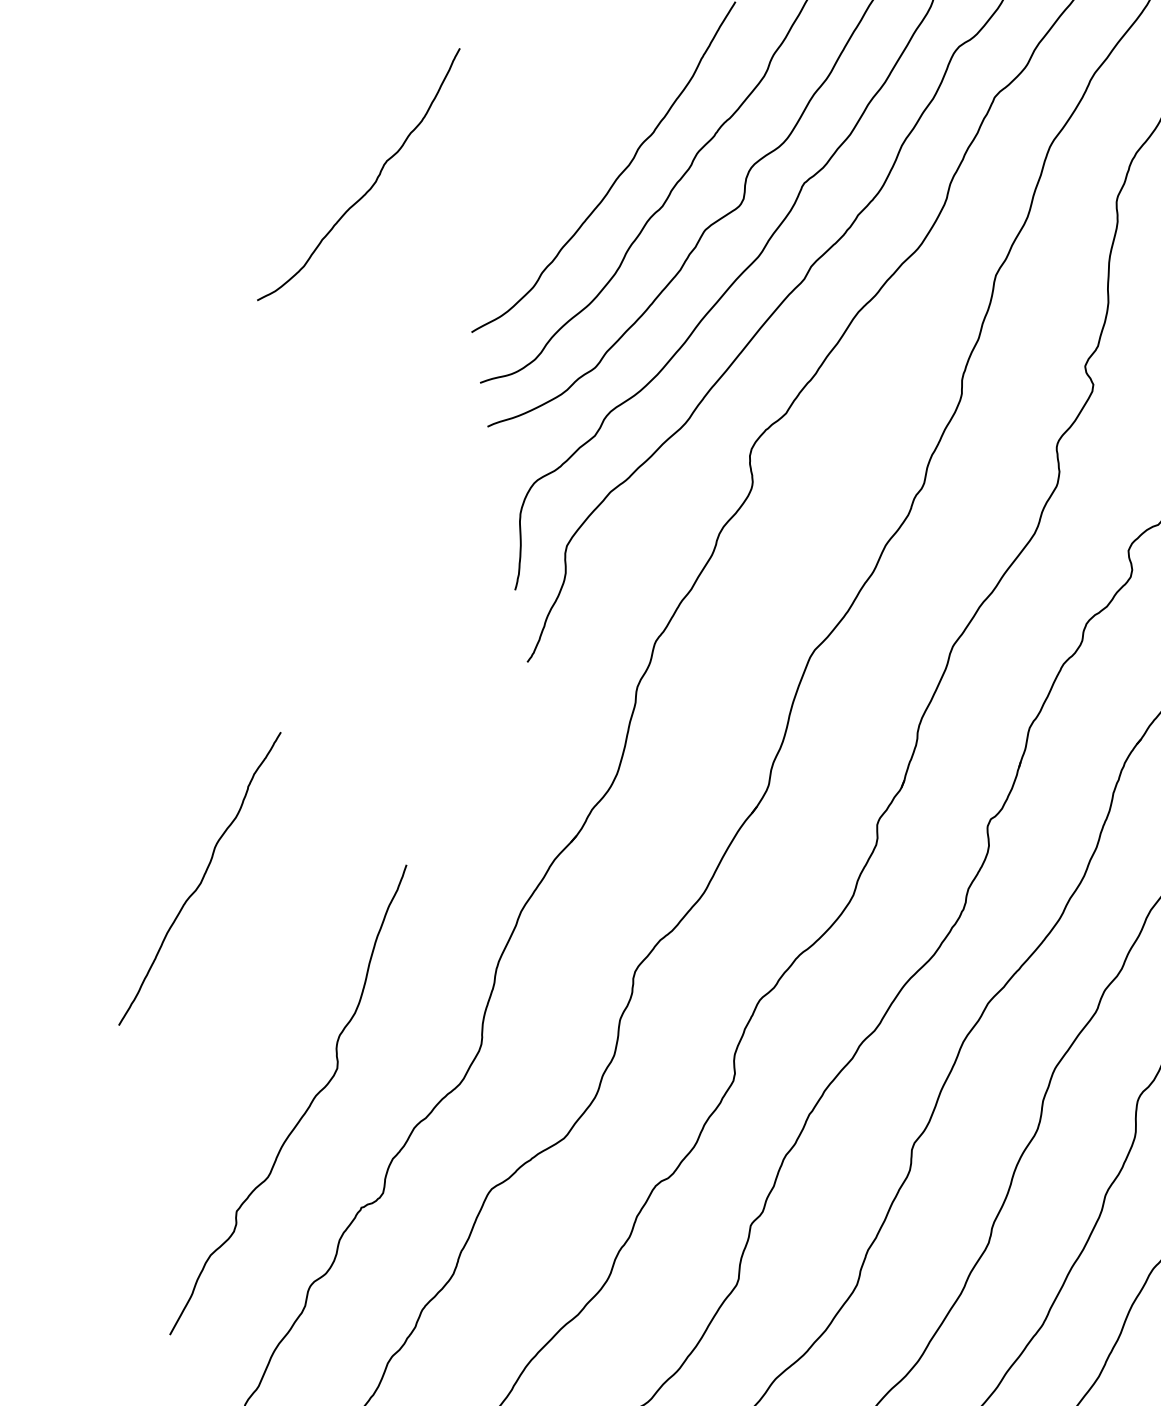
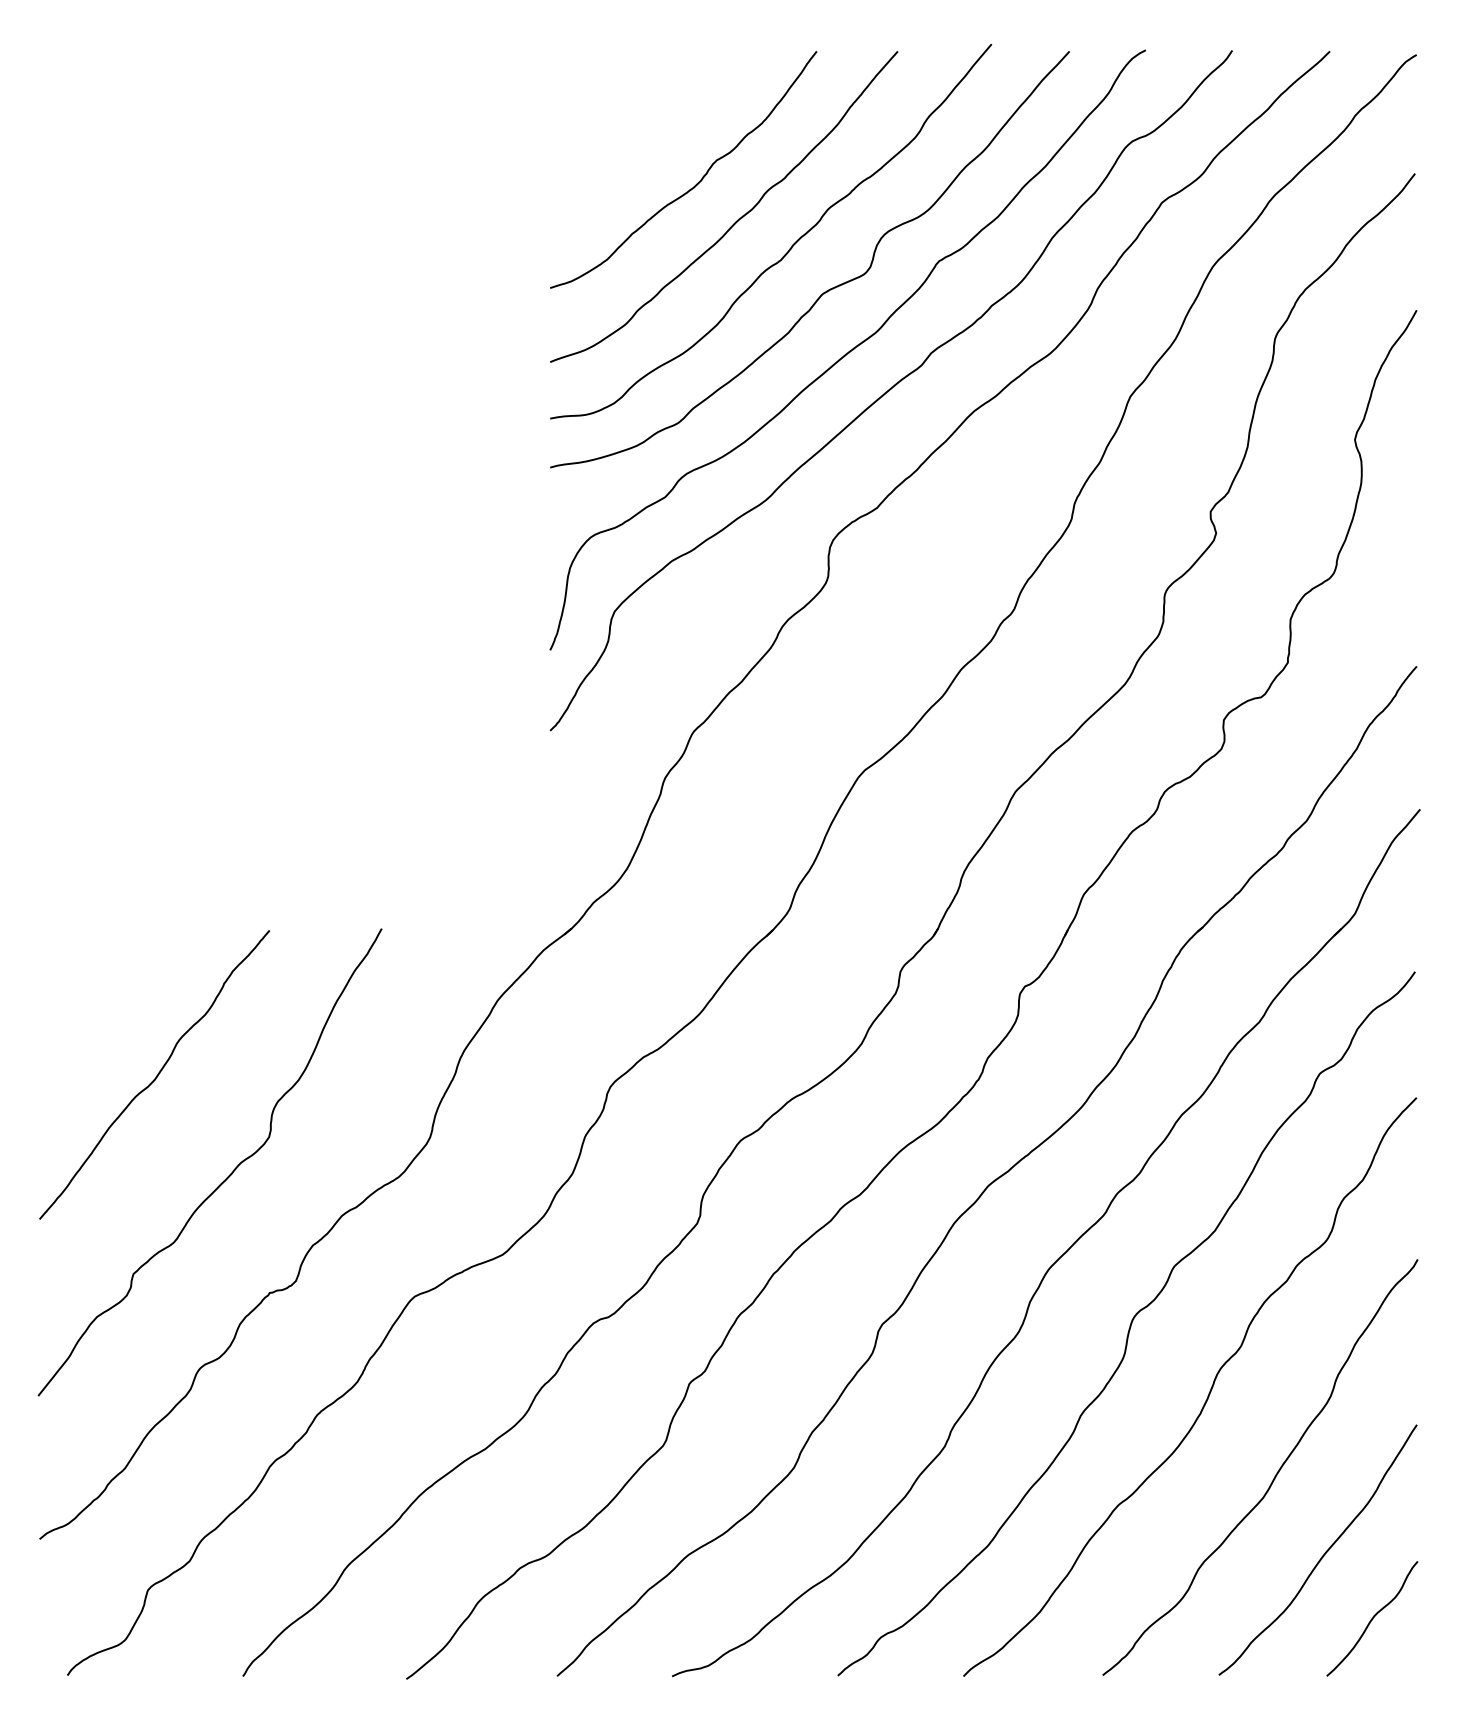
curve: (373, 183) -> (697, 182), moved
curve: (201, 879) -> (156, 1075), moved

